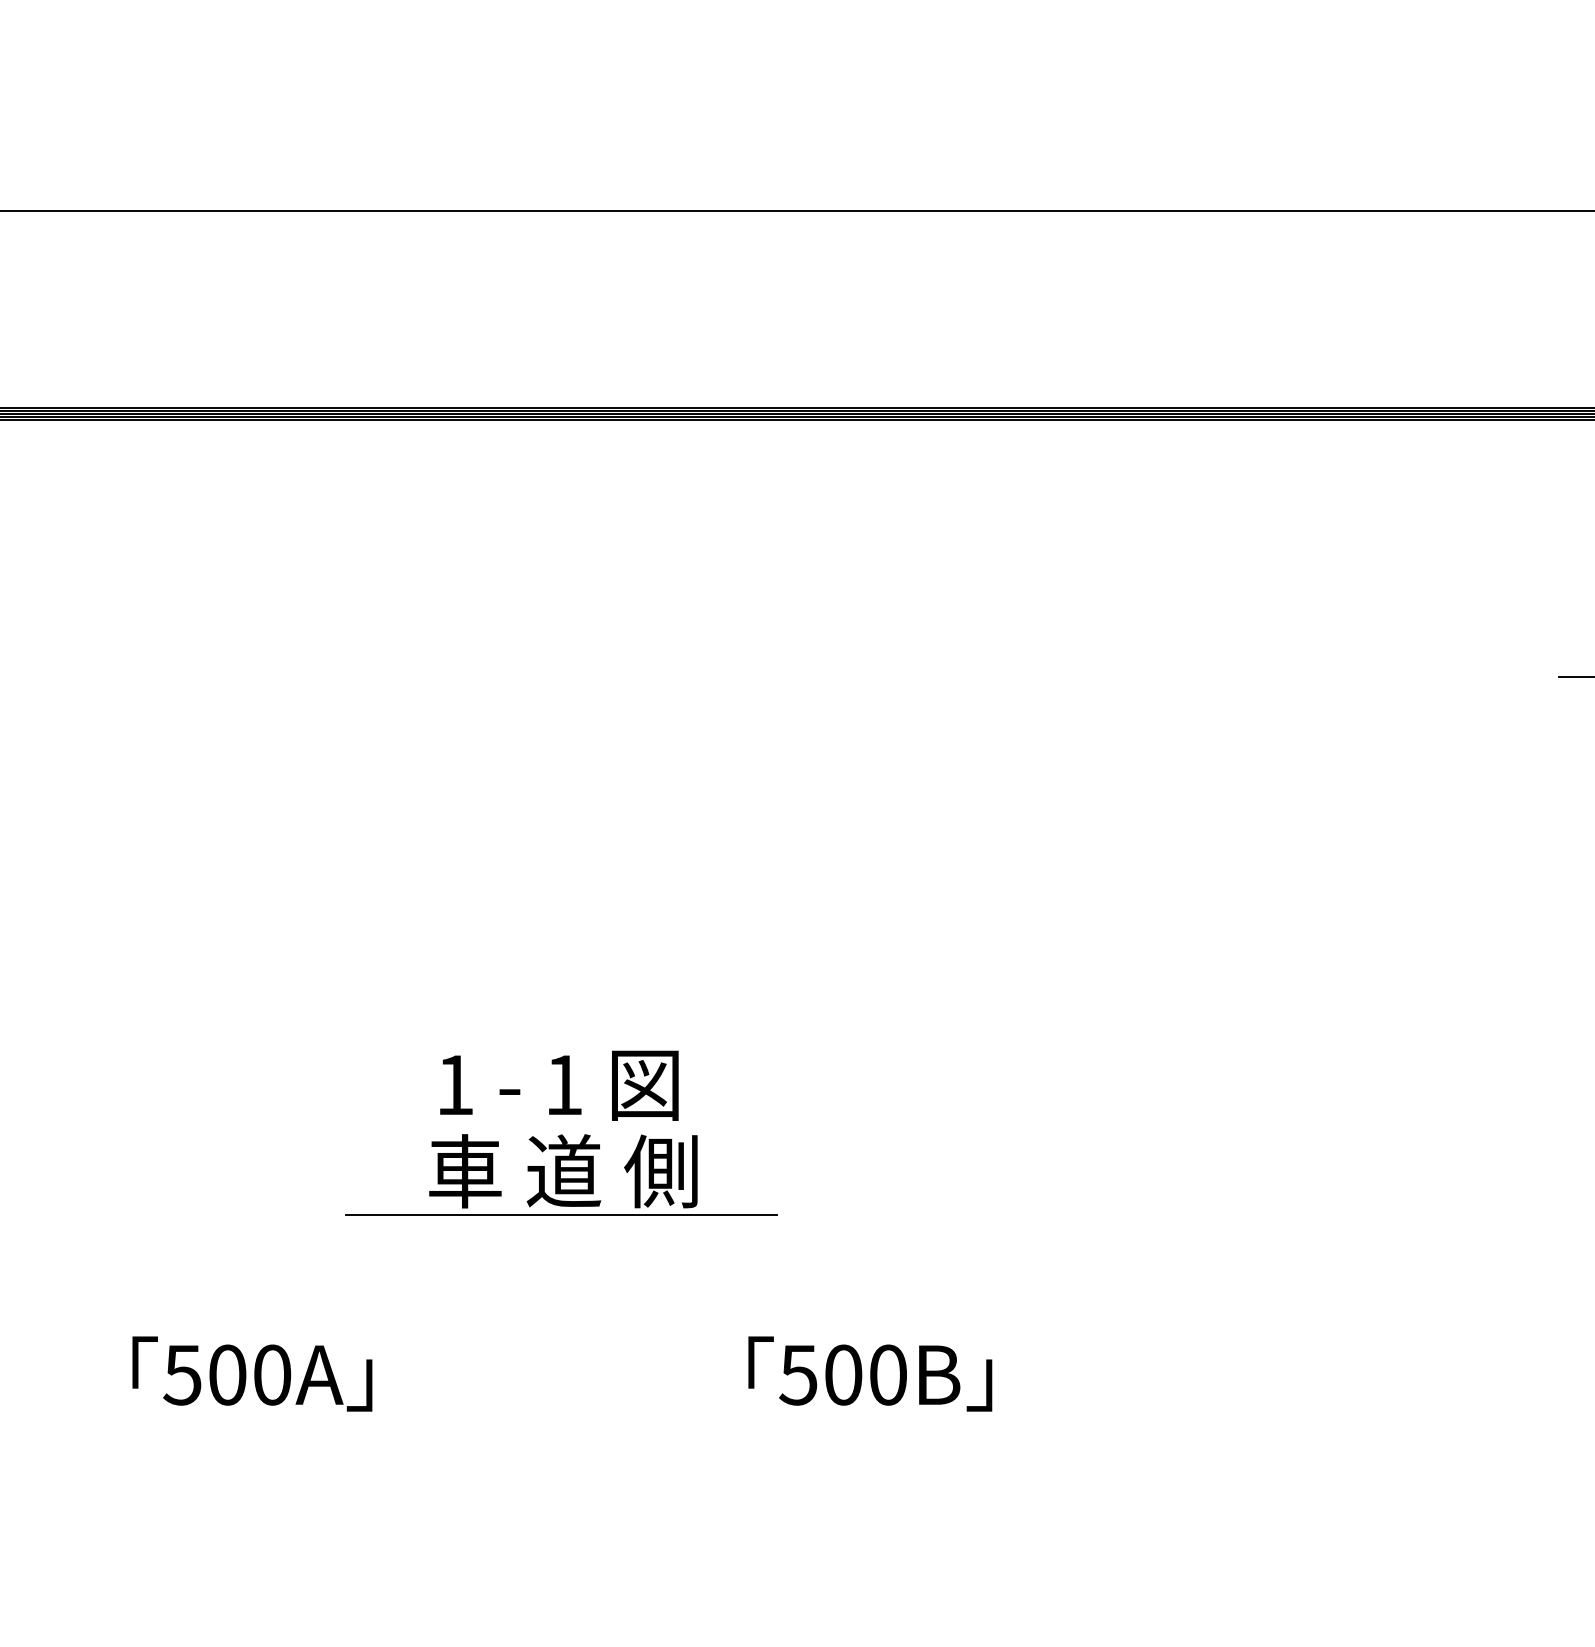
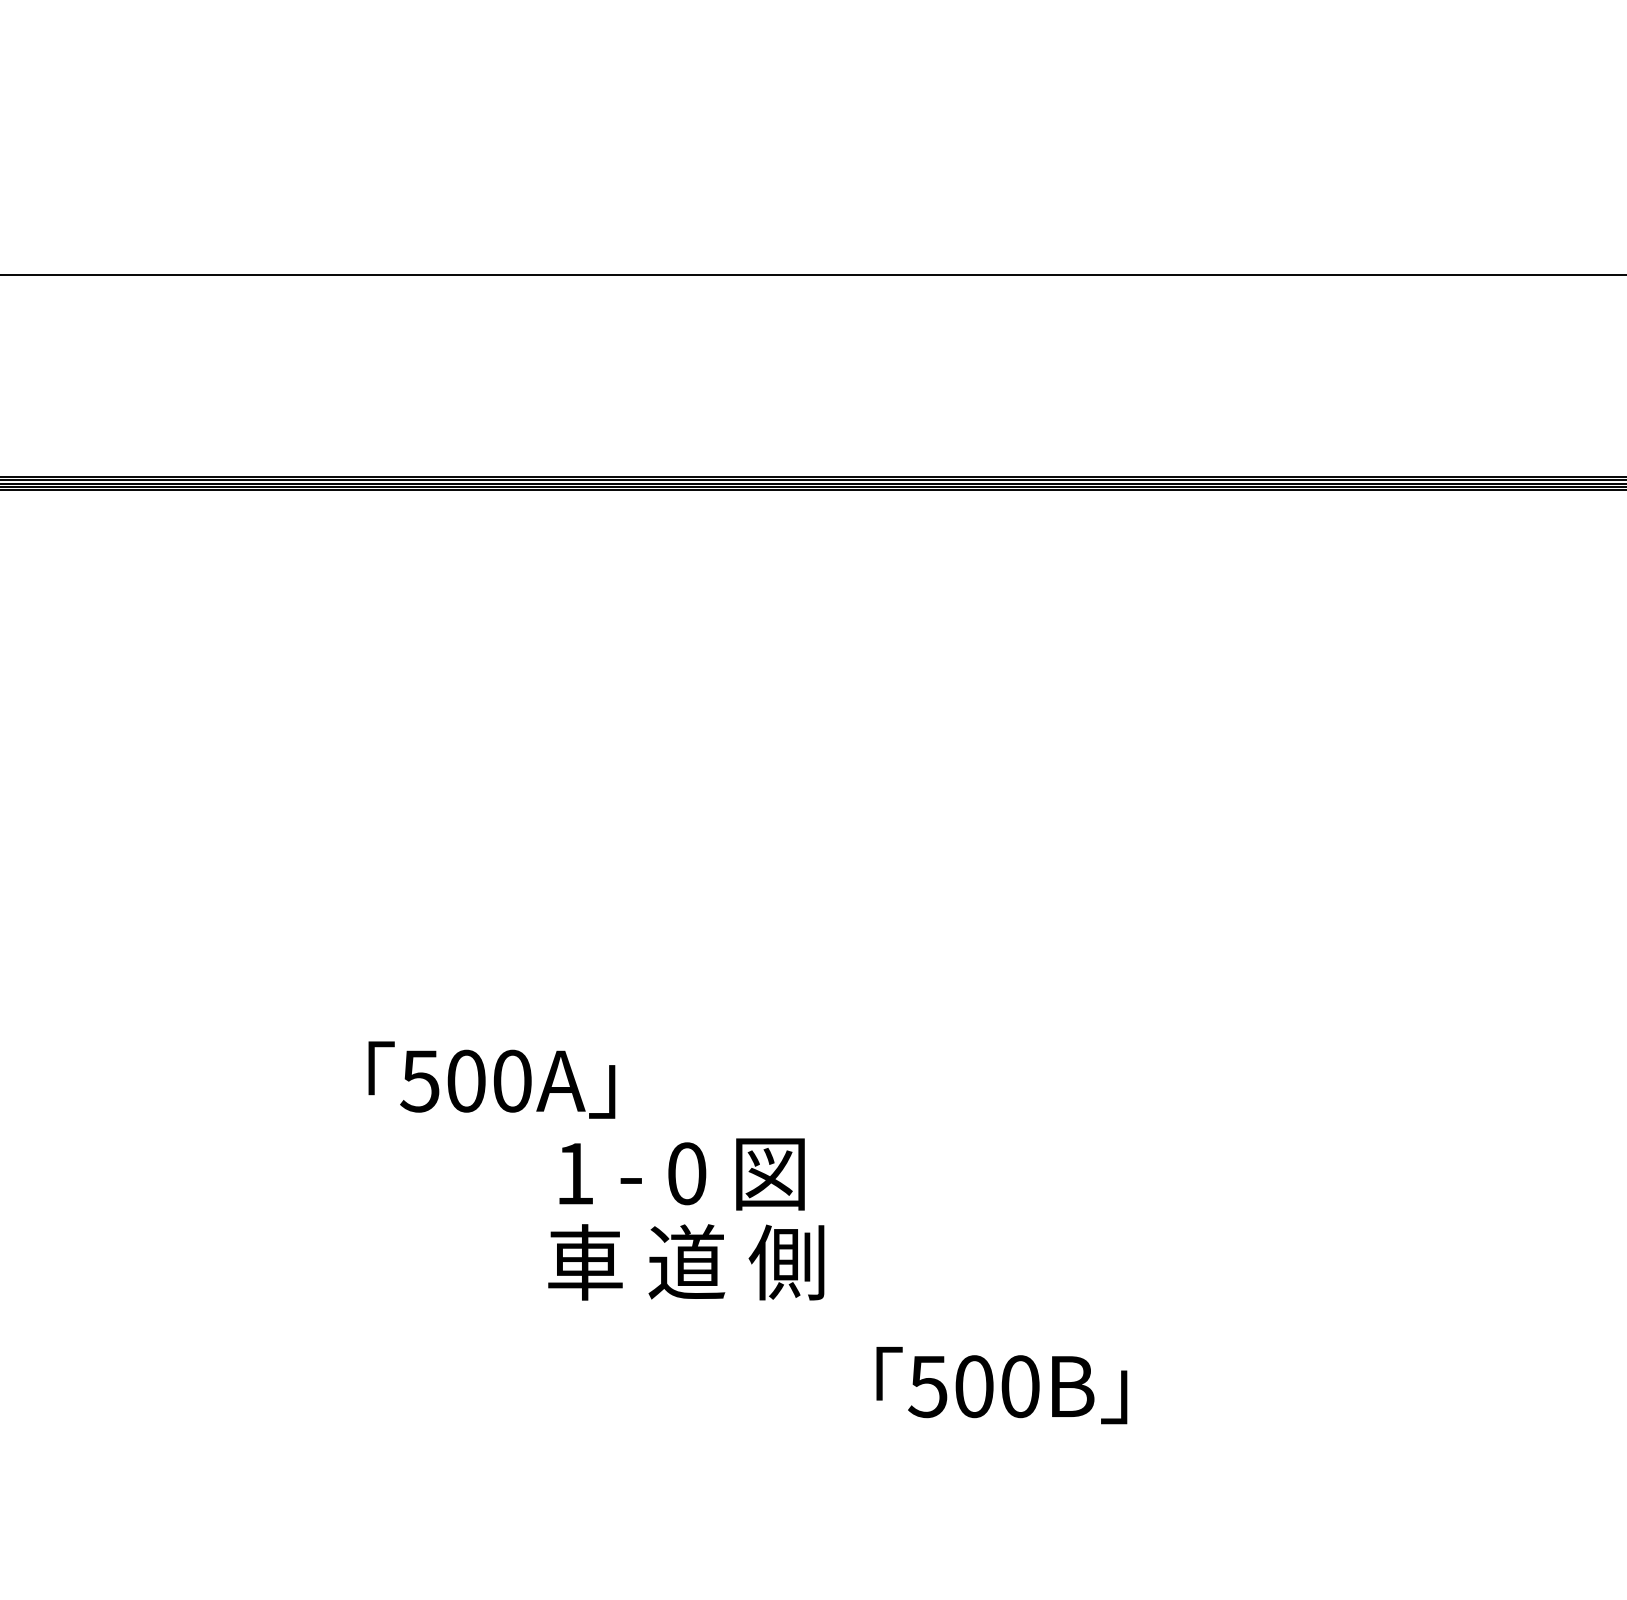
text: (564, 1084) -> (687, 1173), 1 -> 0
line: (560, 1214) -> (683, 1306), removed
text: (252, 1373) -> (491, 1079), moved
text: (870, 1373) -> (1002, 1384), moved

